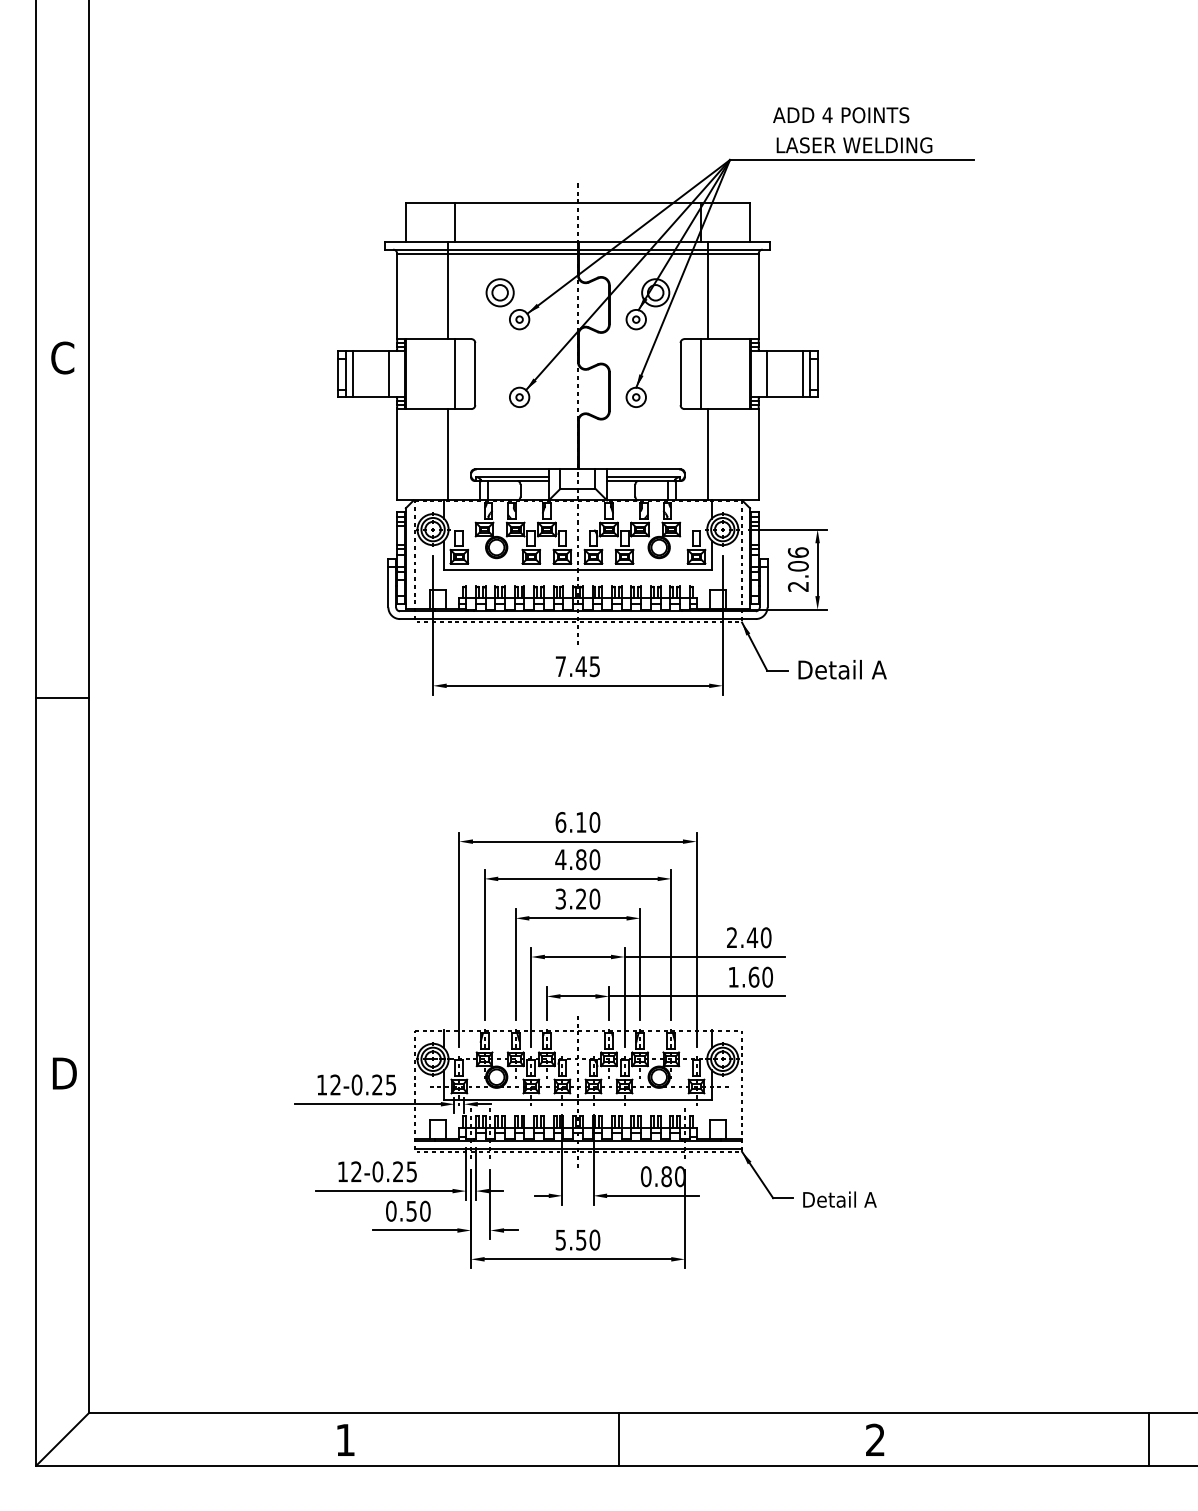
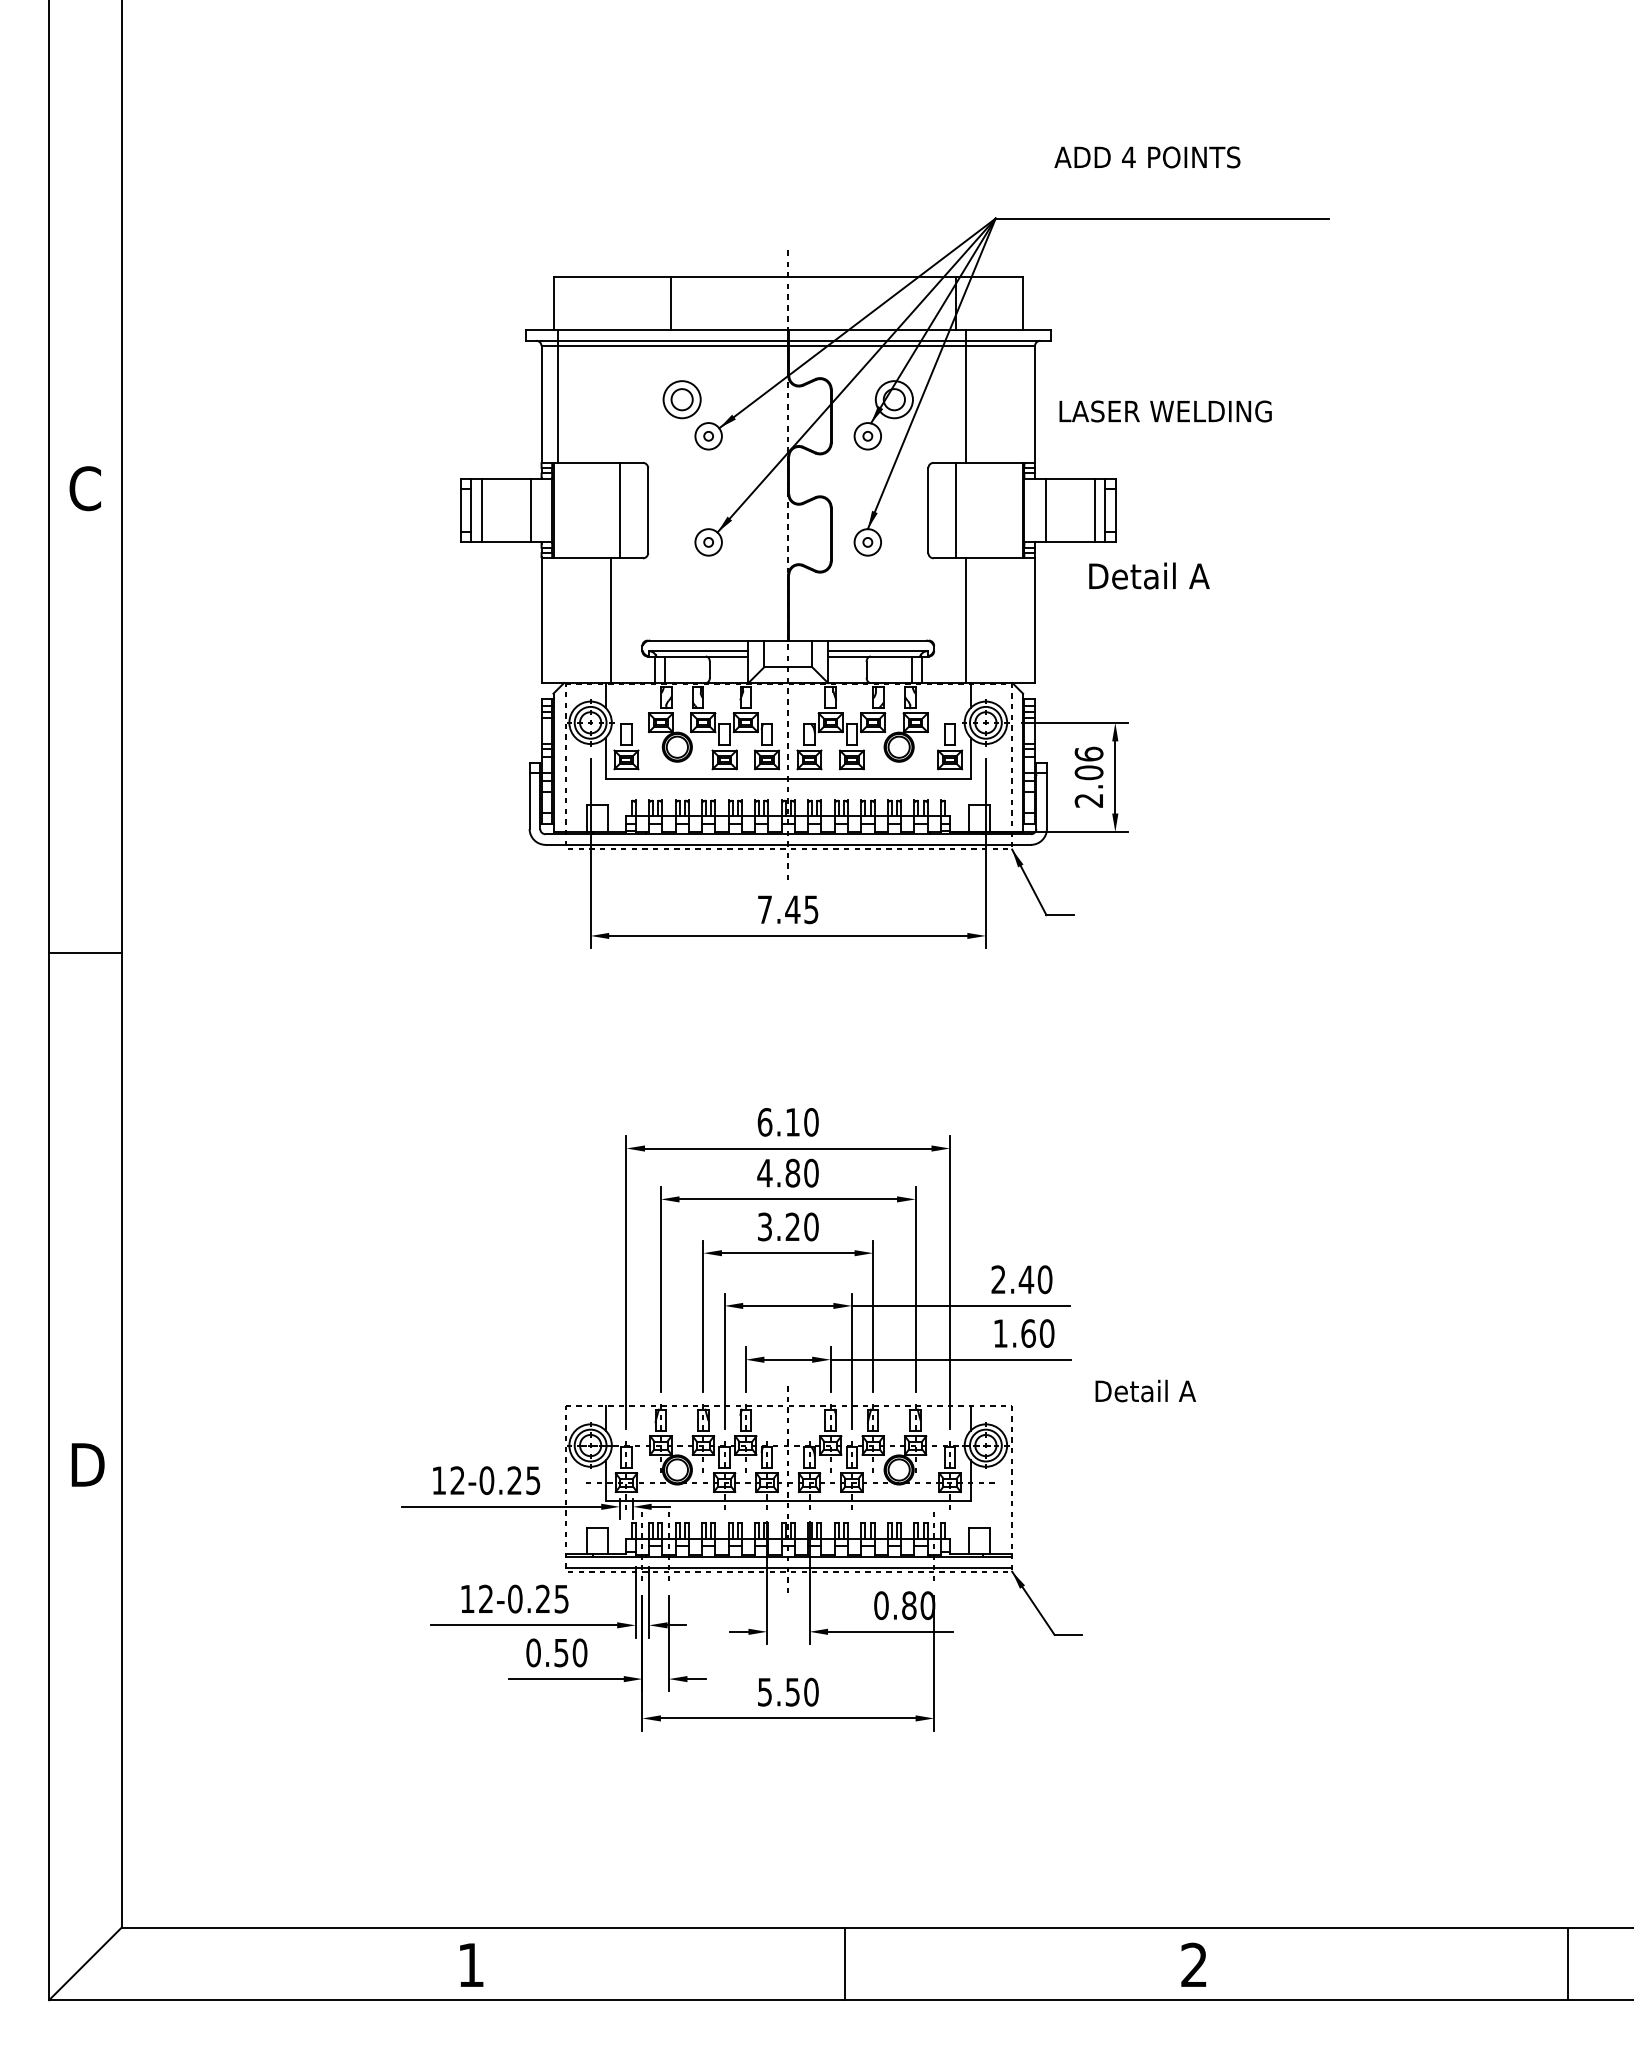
text: (854, 145) -> (1165, 411), moved
line: (454, 222) -> (671, 303), moved
line: (447, 290) -> (557, 396), moved
text: (842, 669) -> (1149, 575), moved
text: (839, 1199) -> (1145, 1390), moved

